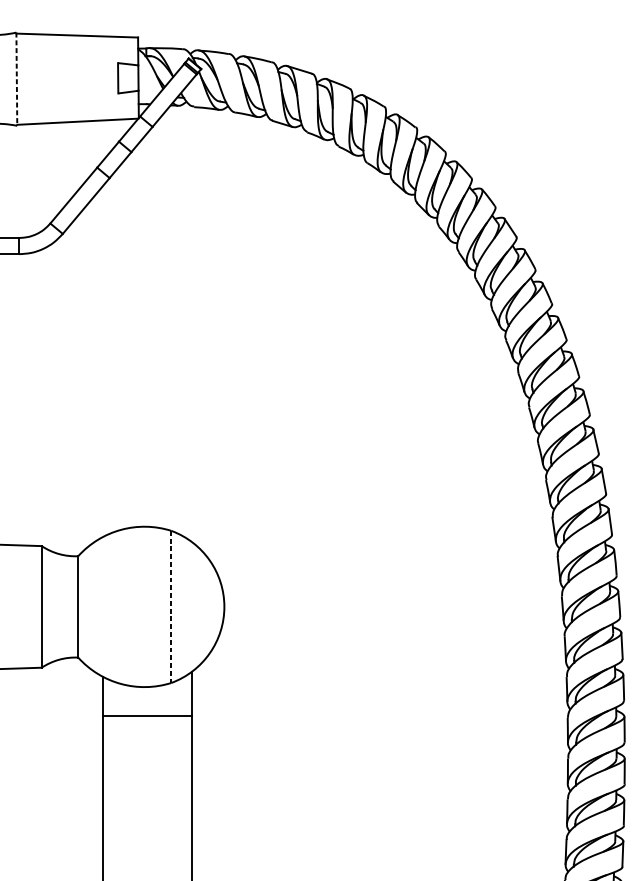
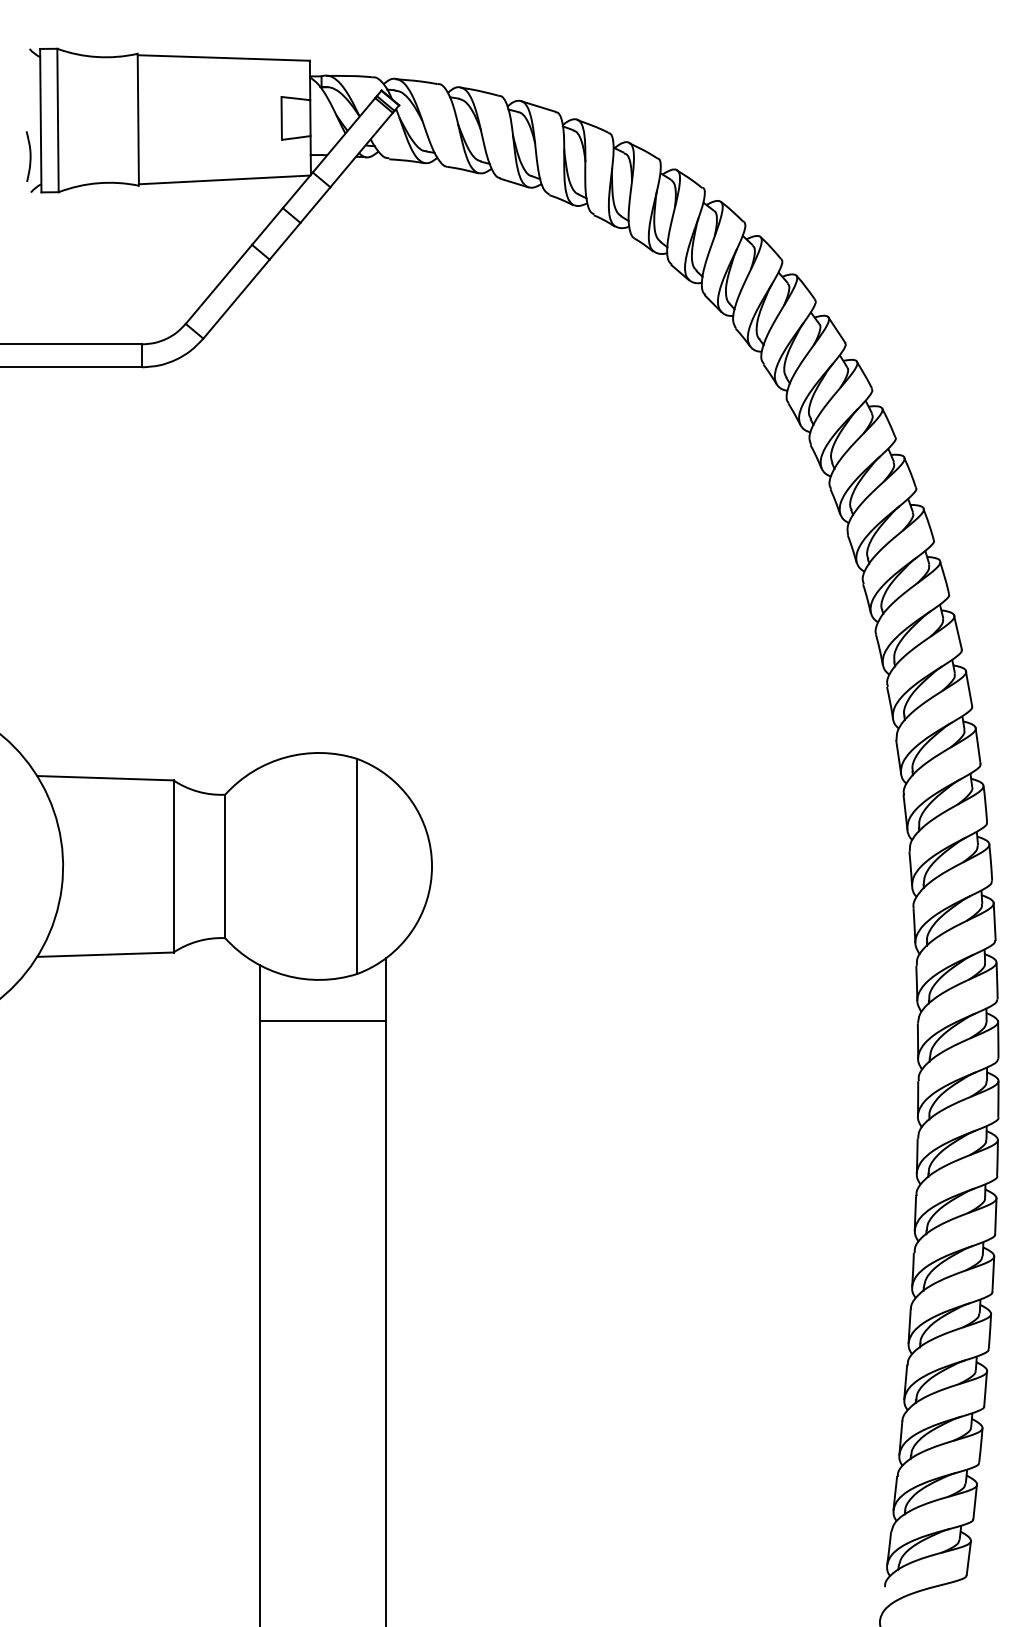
line: (16, 79) -> (138, 119), dashed -> solid
line: (171, 606) -> (357, 866), dashed -> solid

